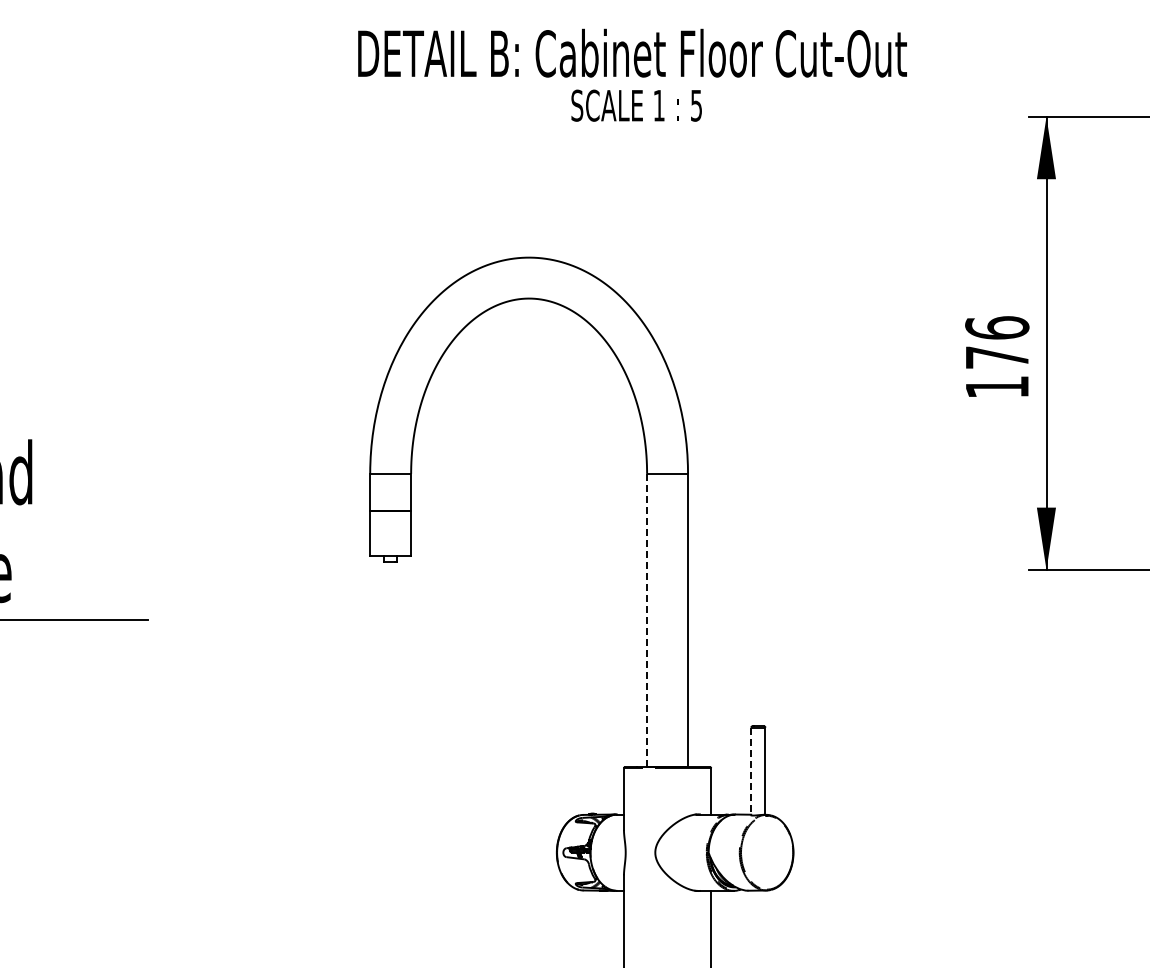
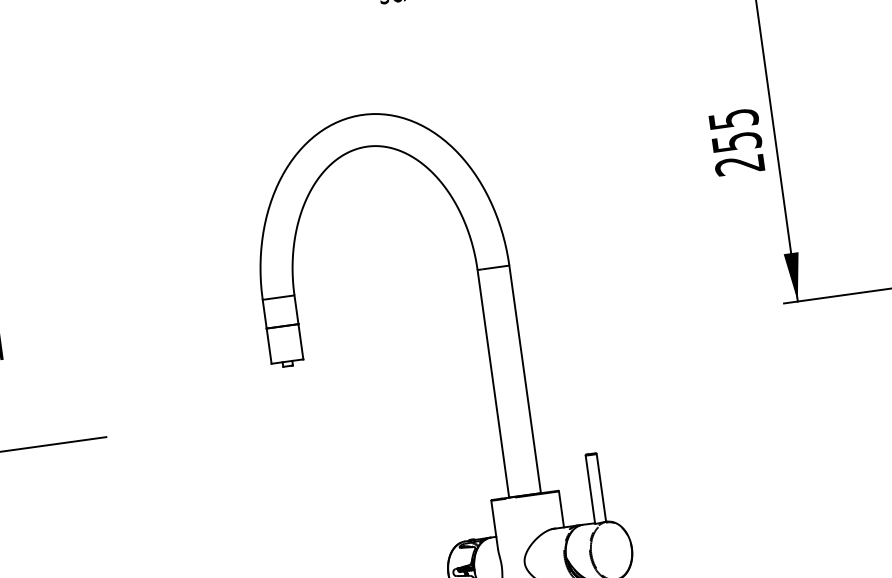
text: (997, 357) -> (736, 141), 176 -> 255
line: (647, 620) -> (493, 383), dashed -> solid
line: (751, 771) -> (590, 489), dashed -> solid

